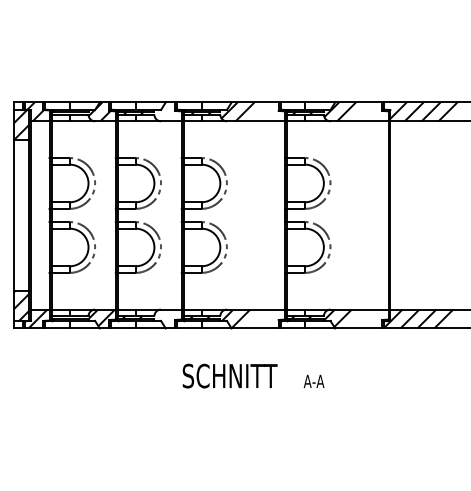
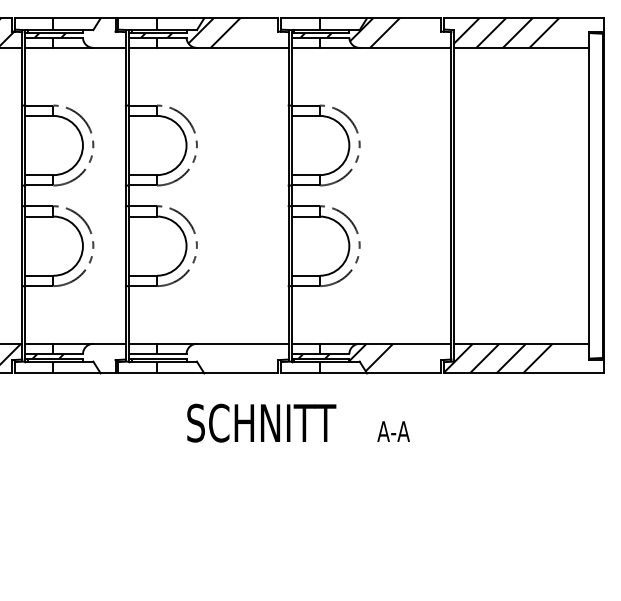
hatch: (220, 318) -> (186, 357), removed
text: (253, 375) -> (298, 422), moved

